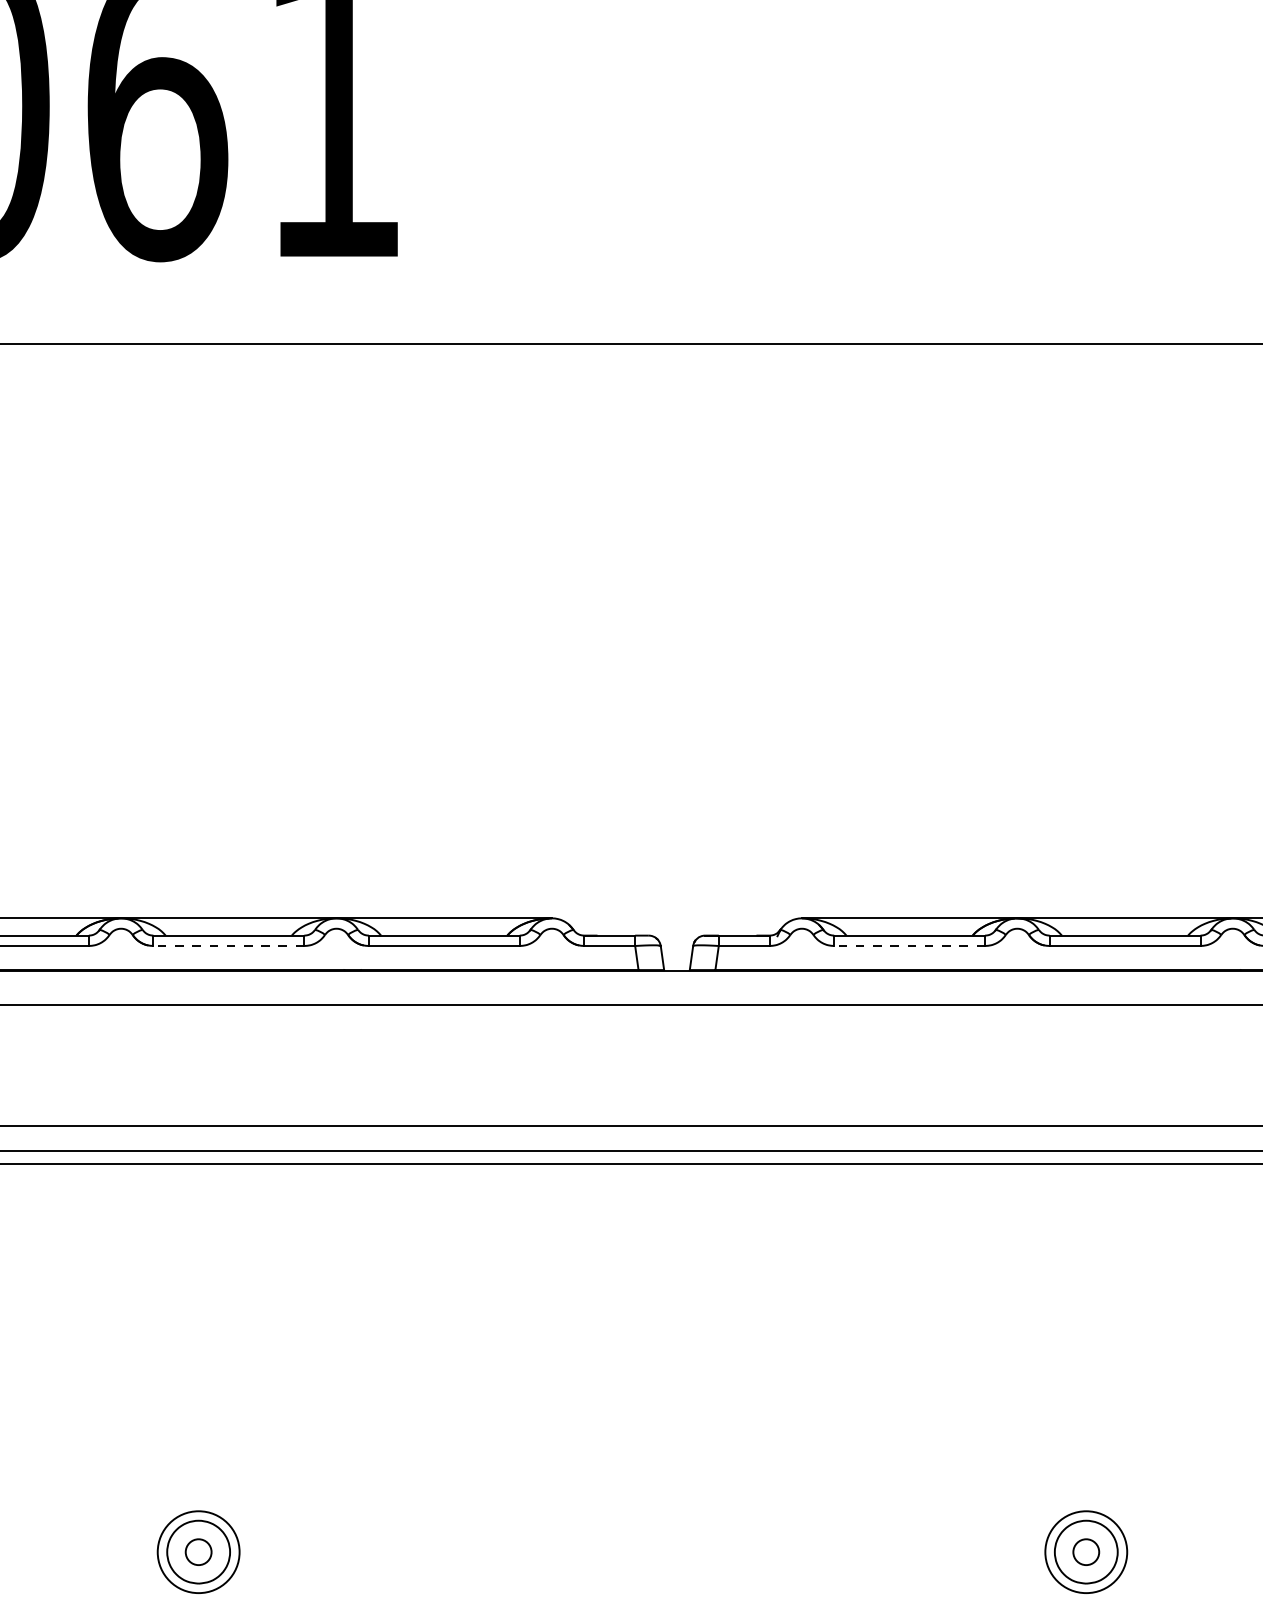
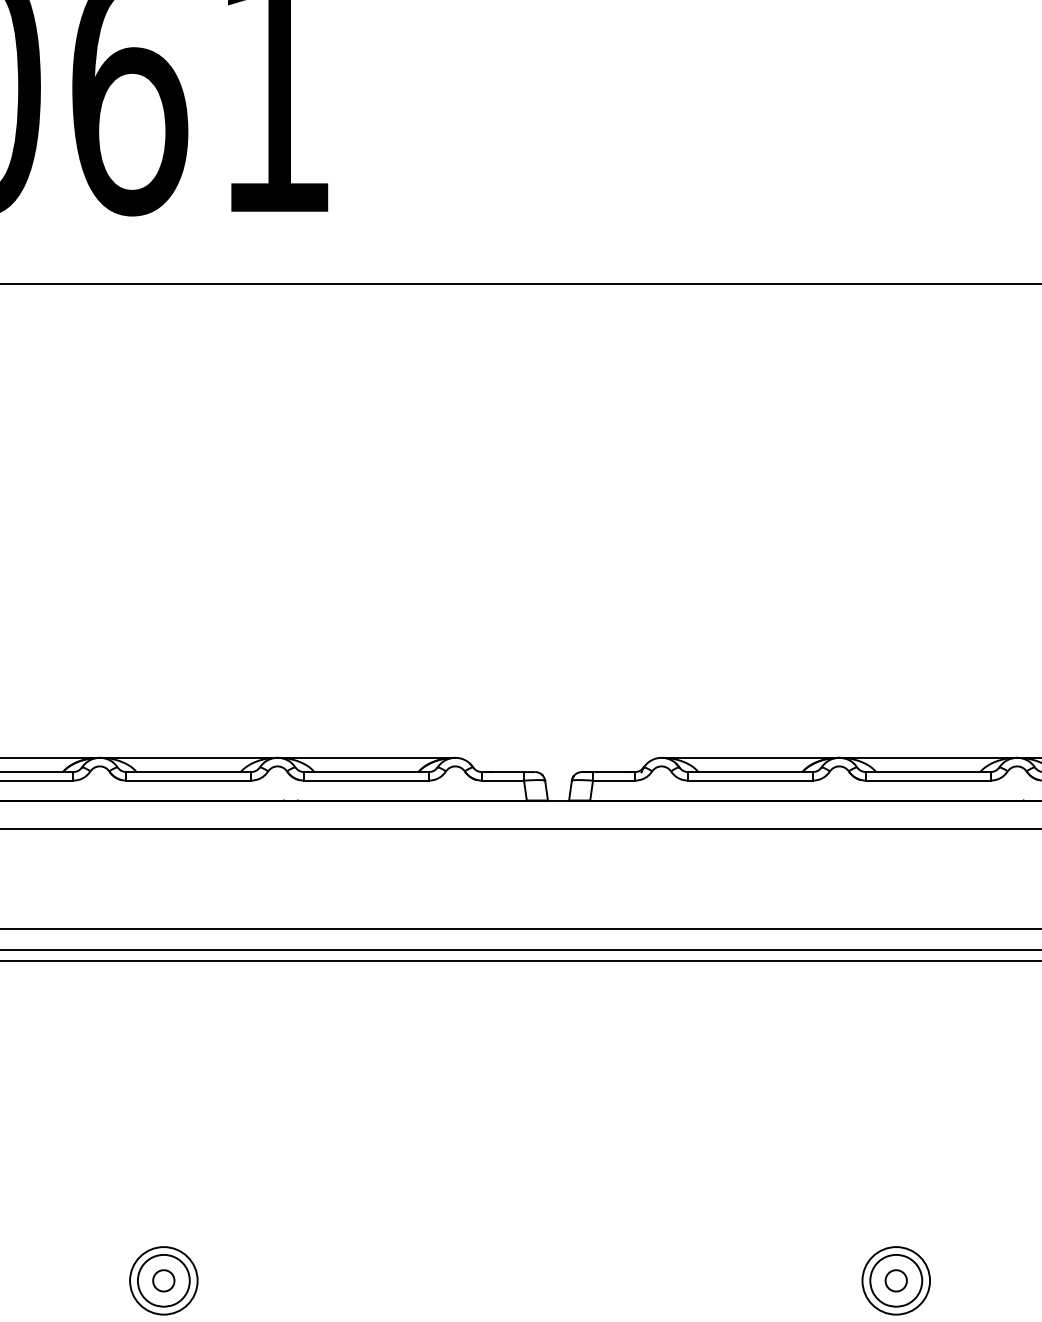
line: (228, 945) -> (188, 780), dashed -> solid
line: (909, 945) -> (750, 780), dashed -> solid

